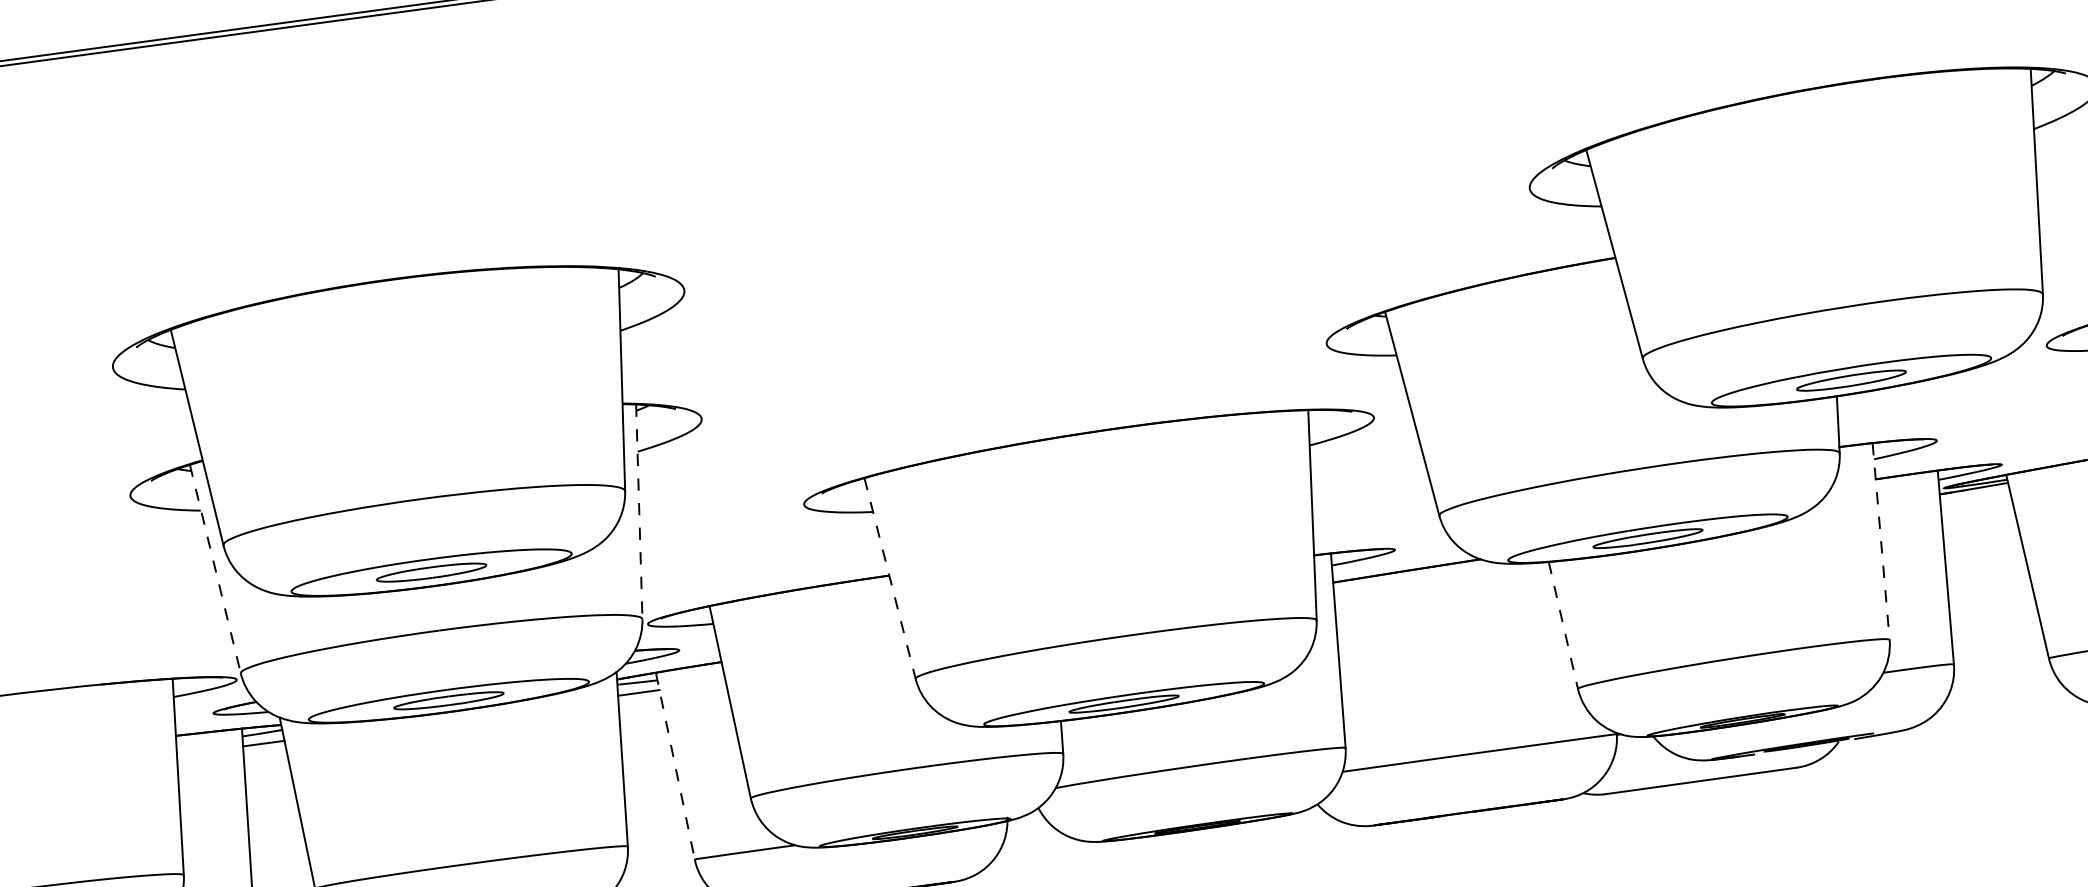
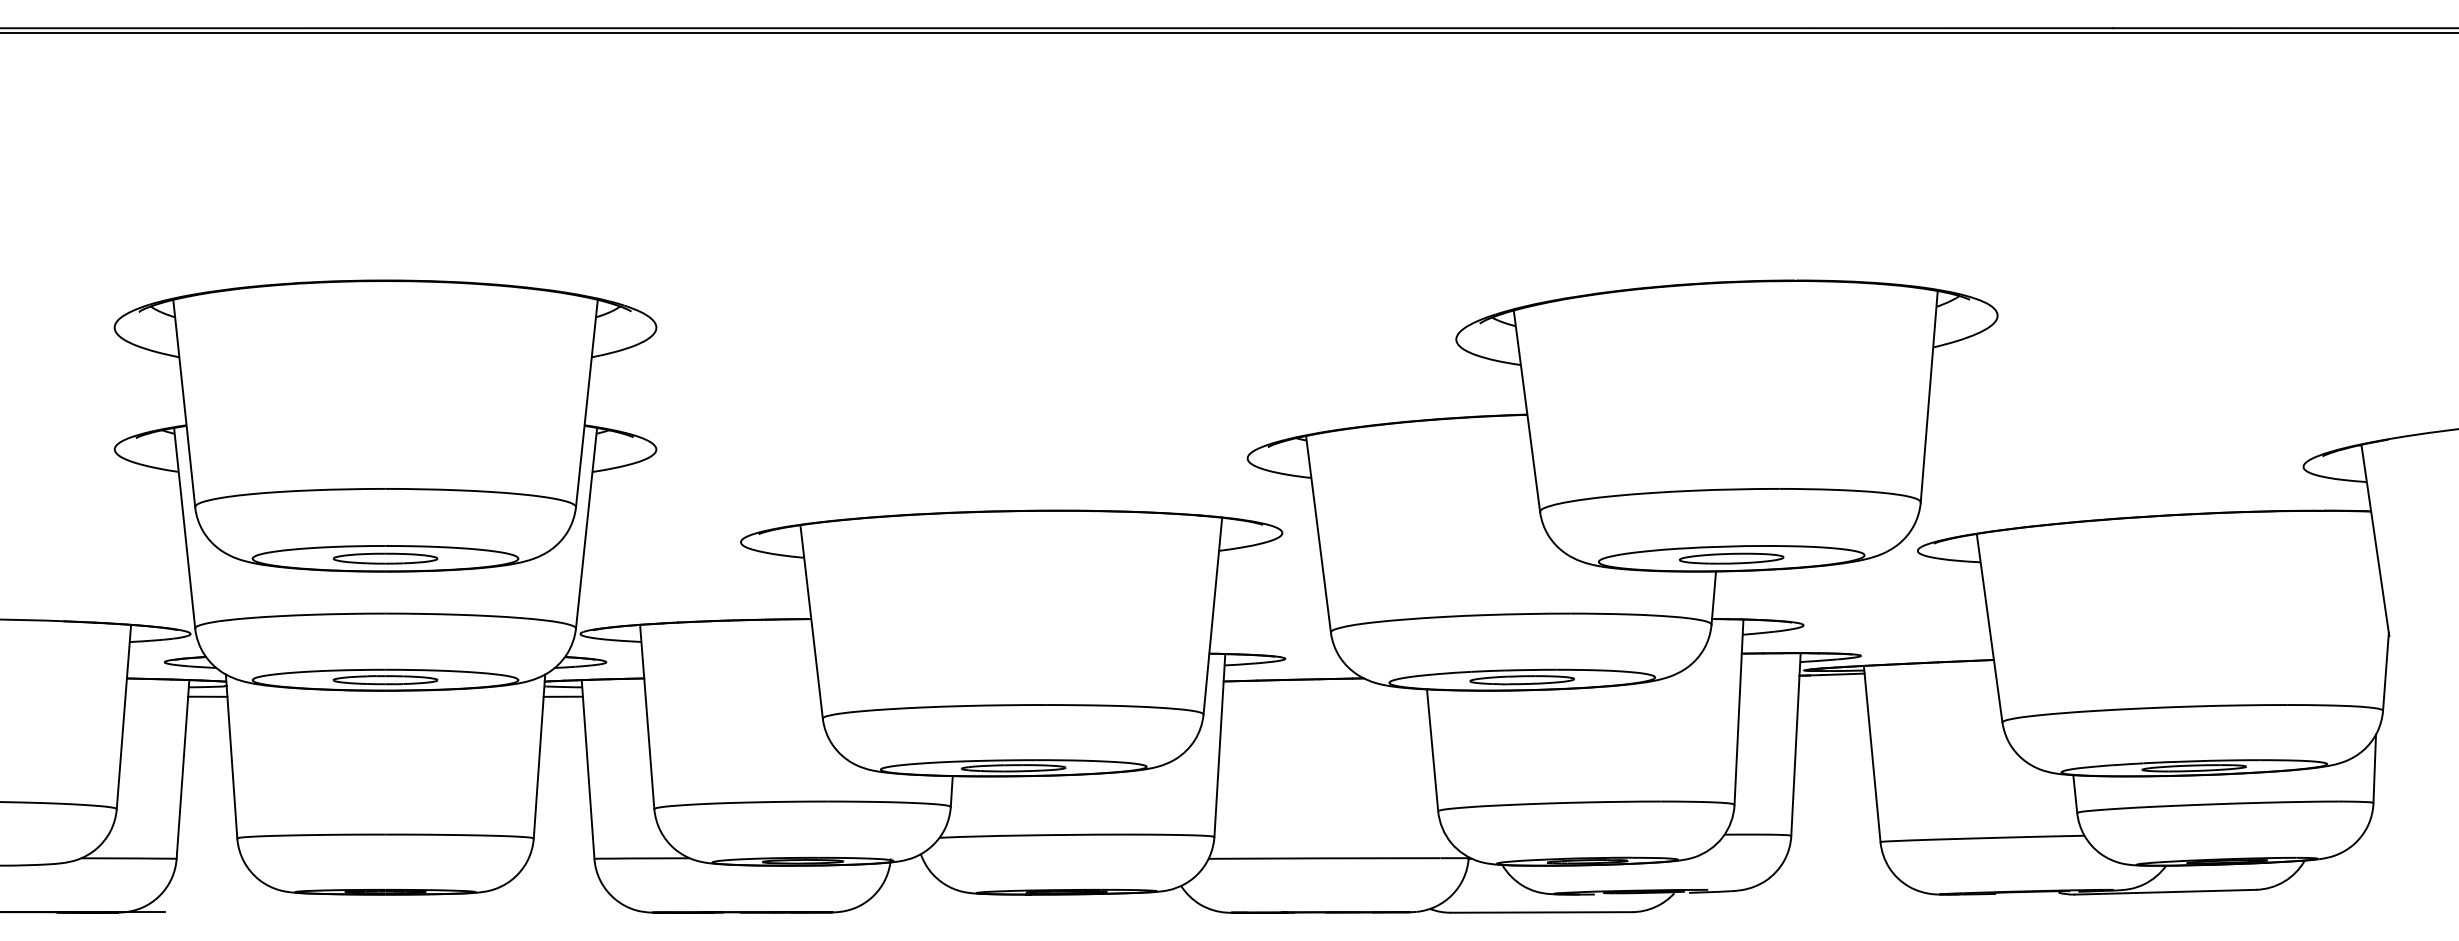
line: (639, 512) -> (586, 528), dashed -> solid
line: (1880, 541) -> (1738, 712), dashed -> solid
line: (215, 569) -> (184, 528), dashed -> solid
line: (890, 579) -> (811, 622), dashed -> solid
line: (1563, 625) -> (1432, 750), dashed -> solid
line: (675, 766) -> (588, 769), dashed -> solid

